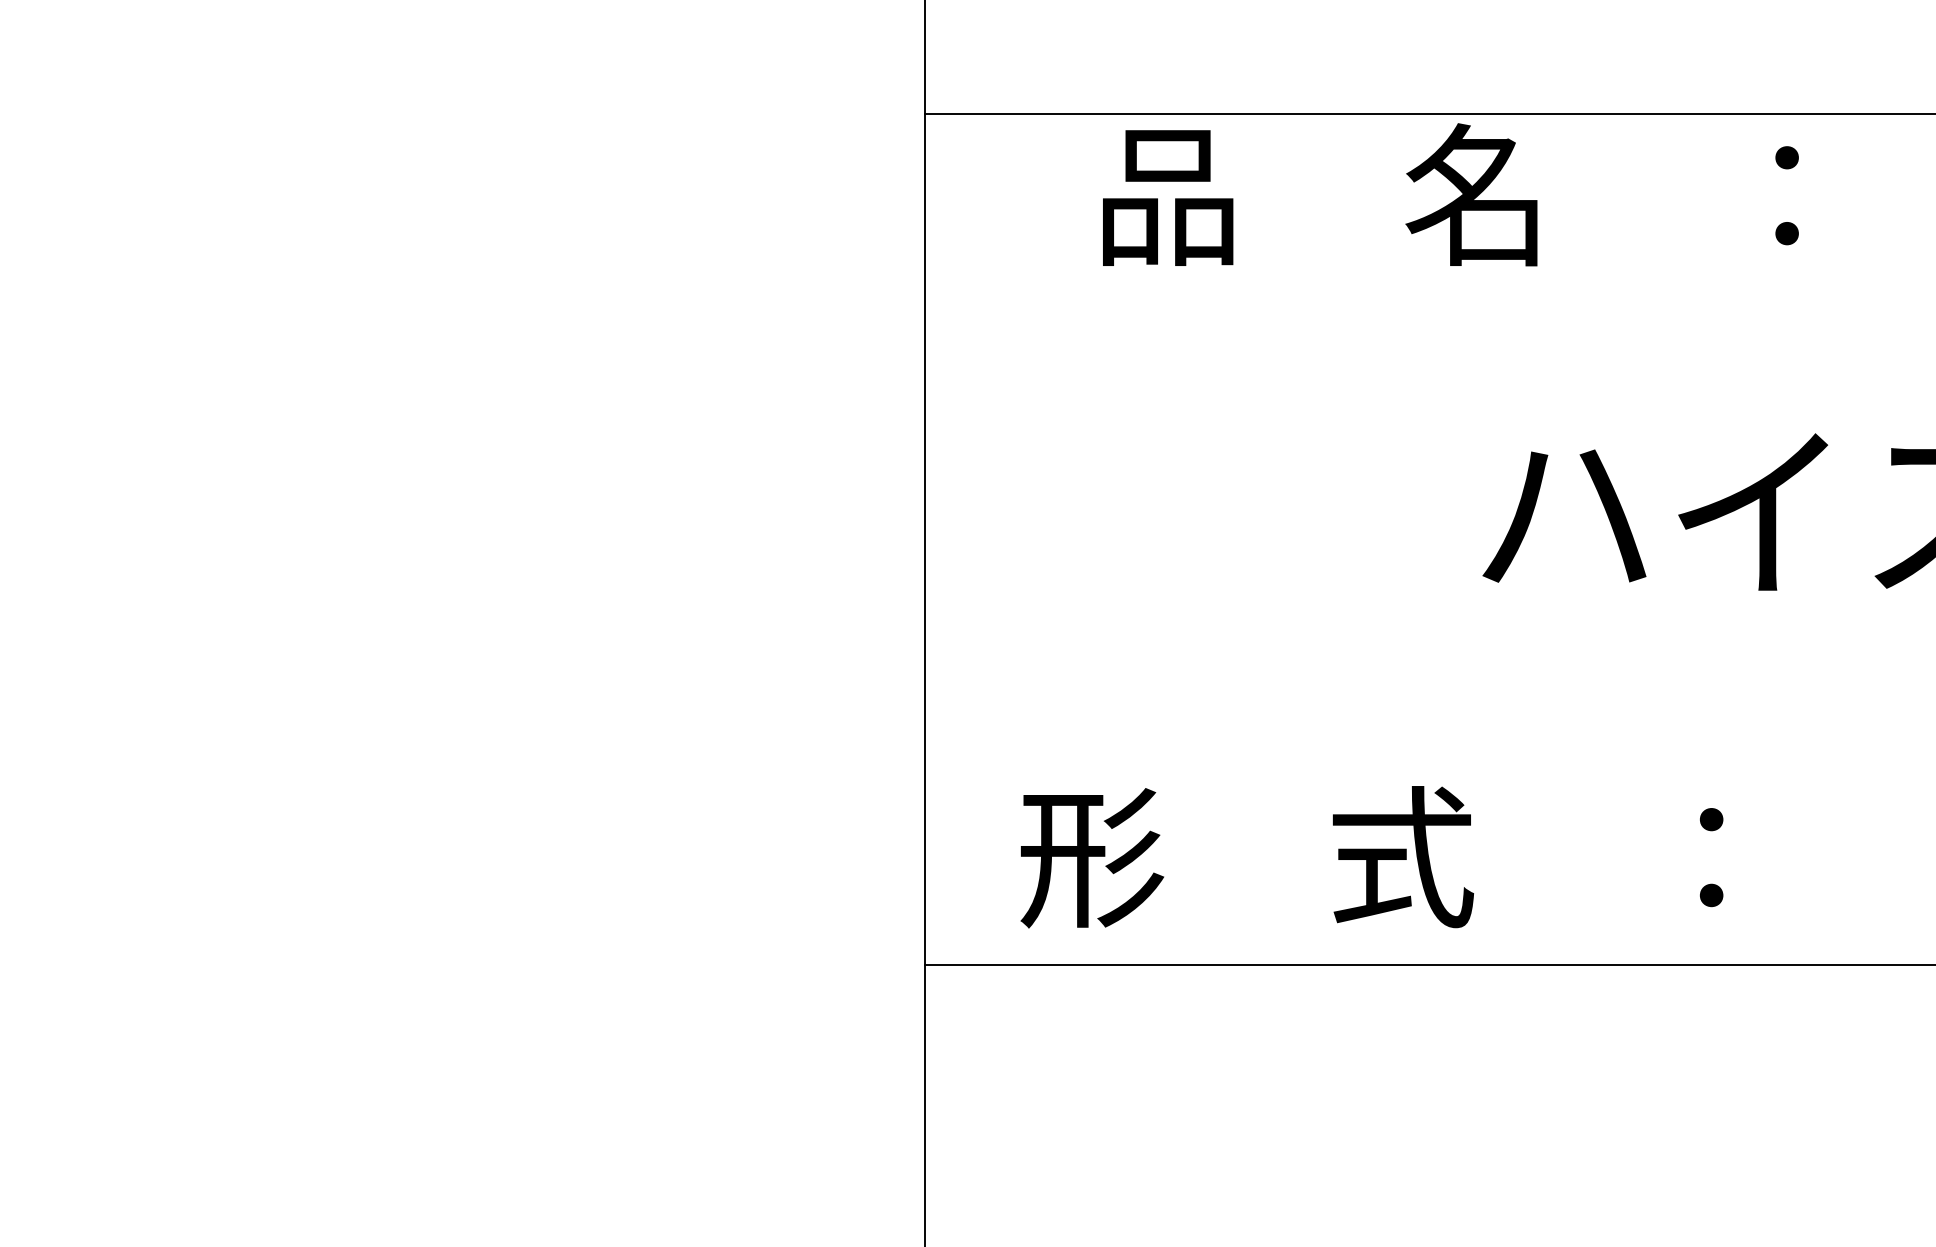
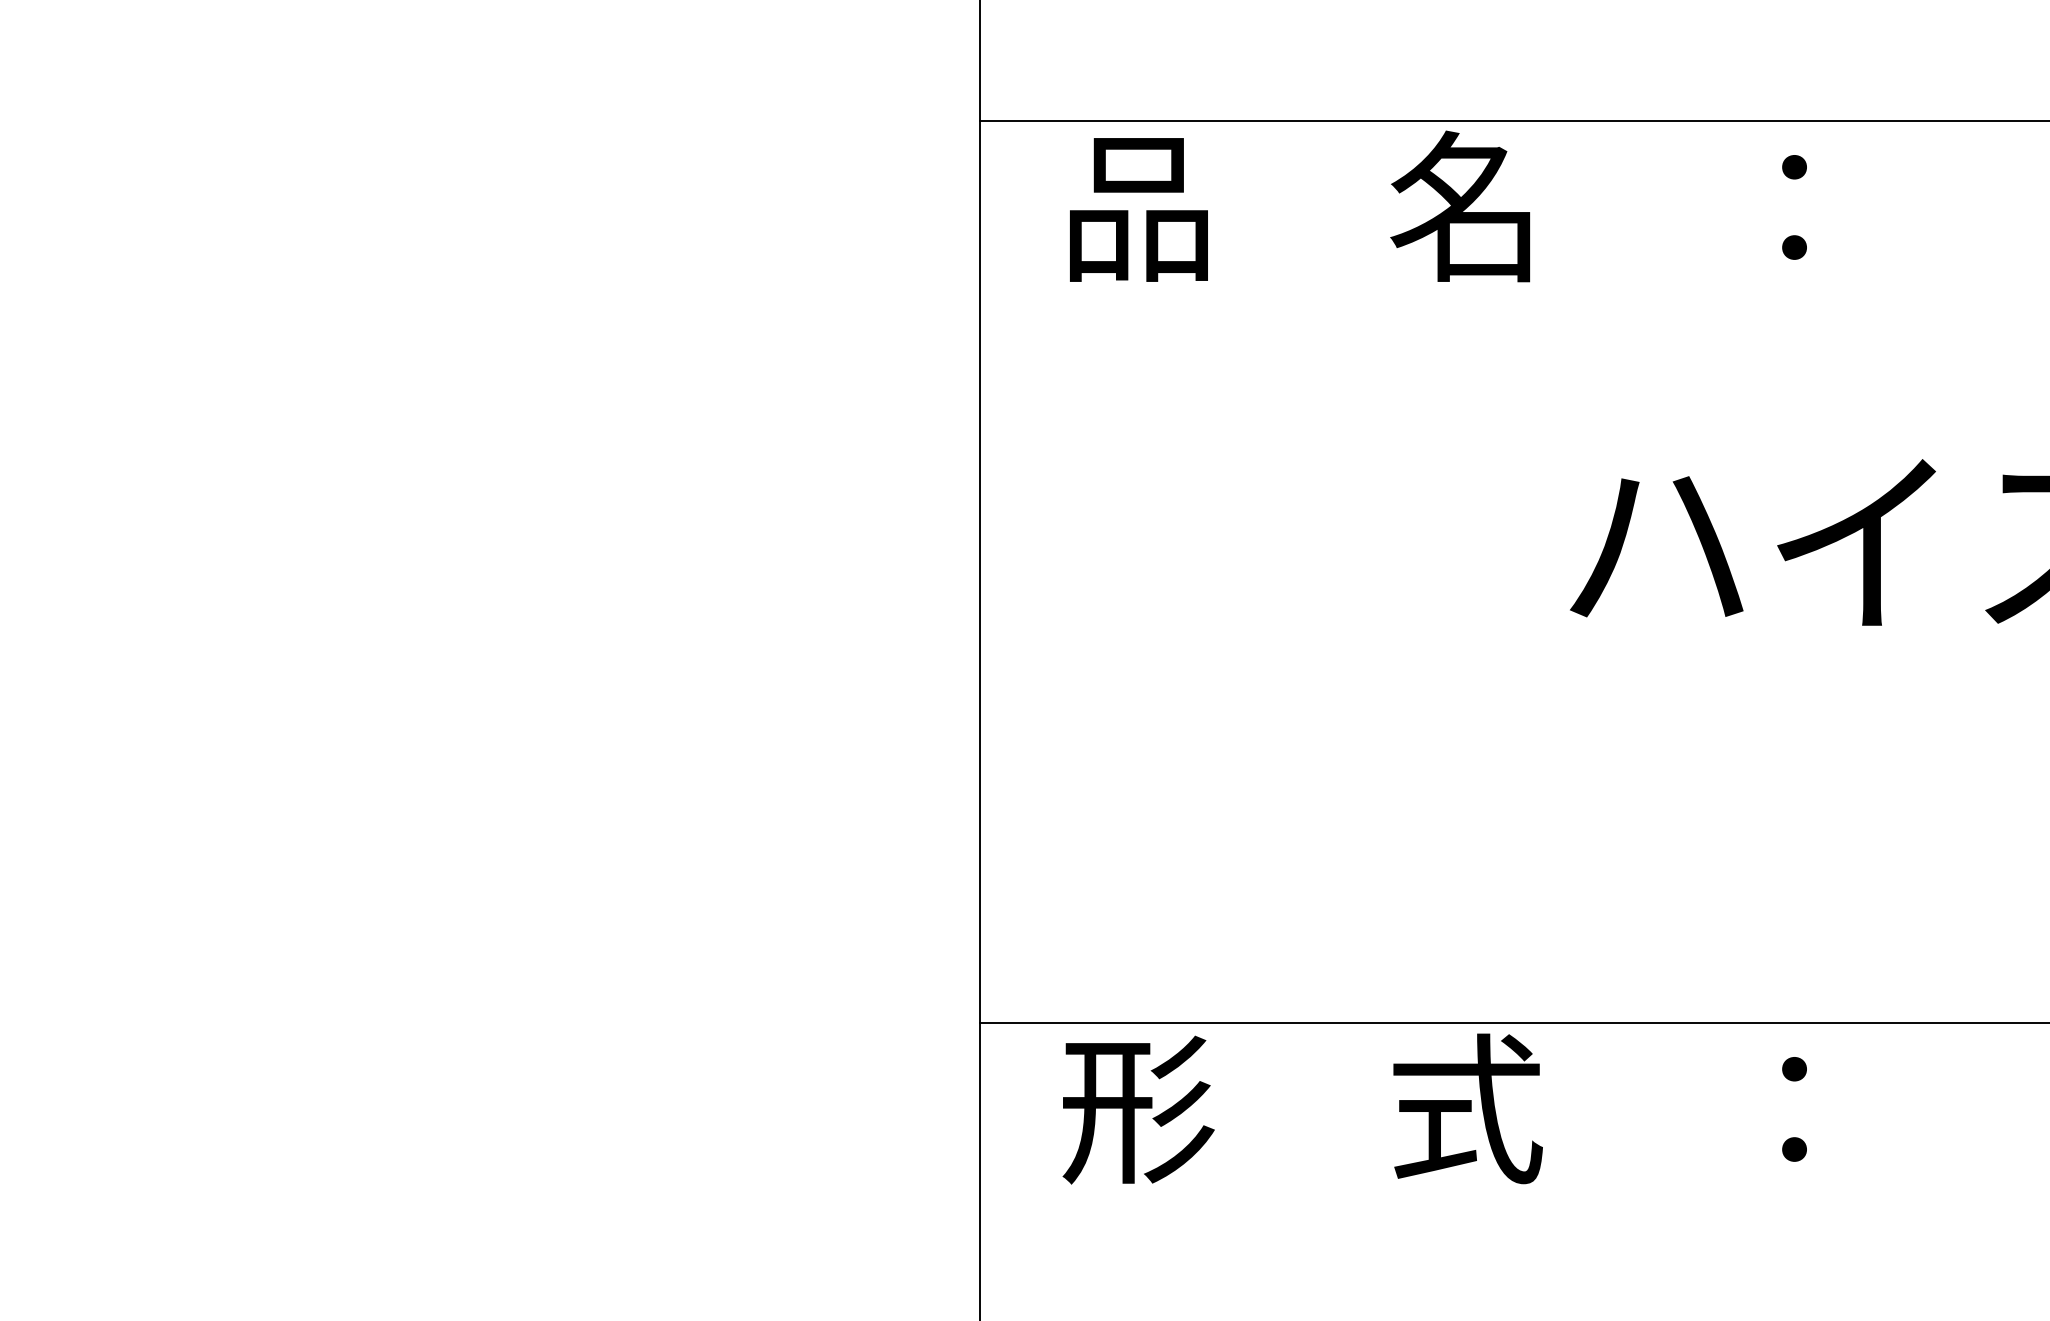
text: (1450, 194) -> (1438, 206), moved
text: (1371, 856) -> (1434, 1108), moved

